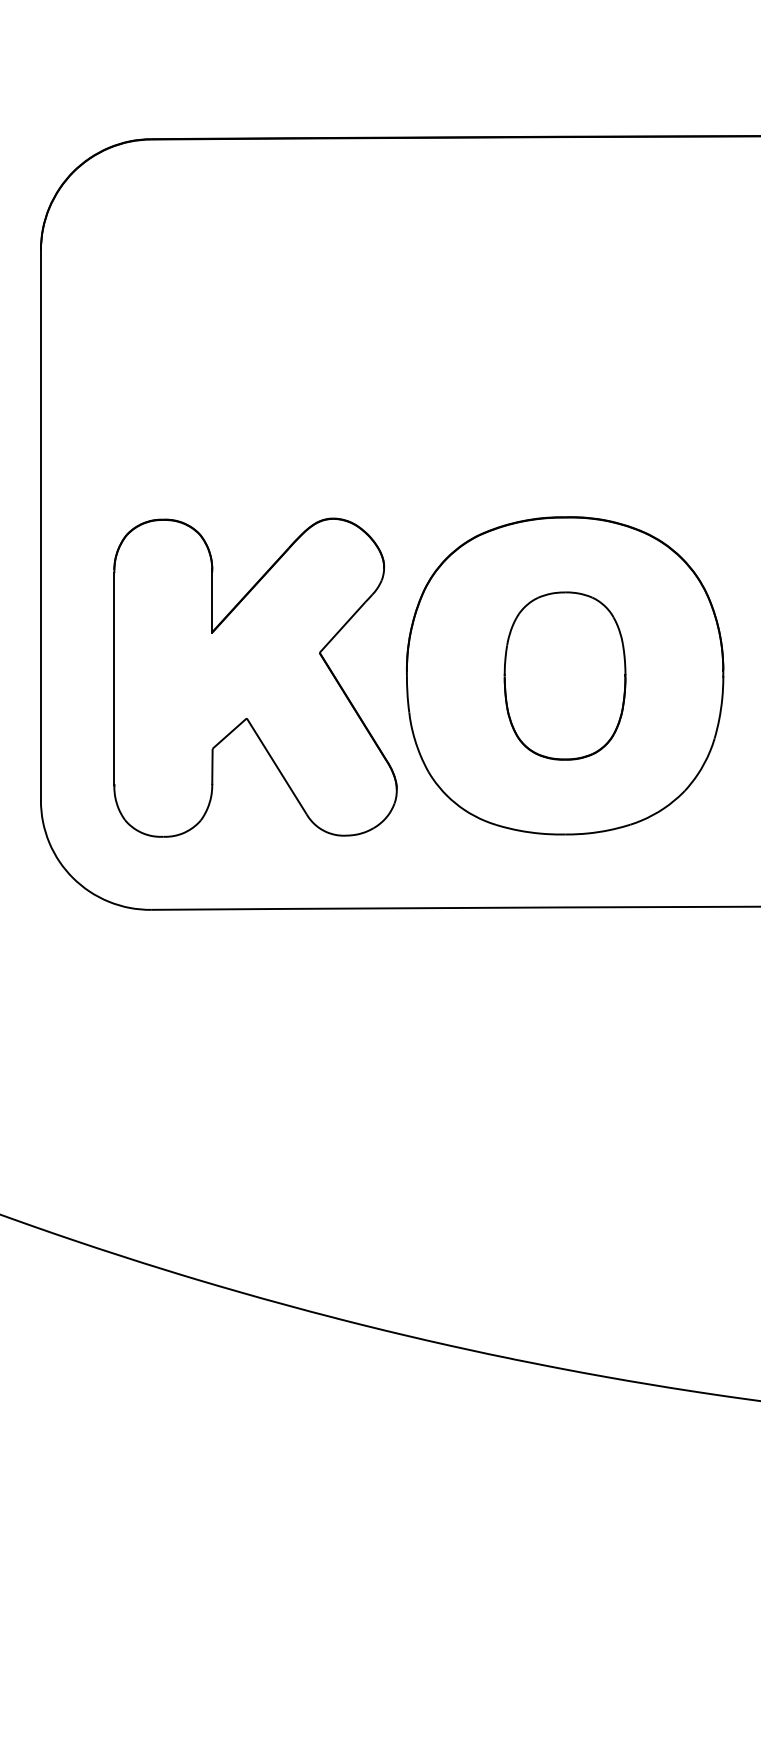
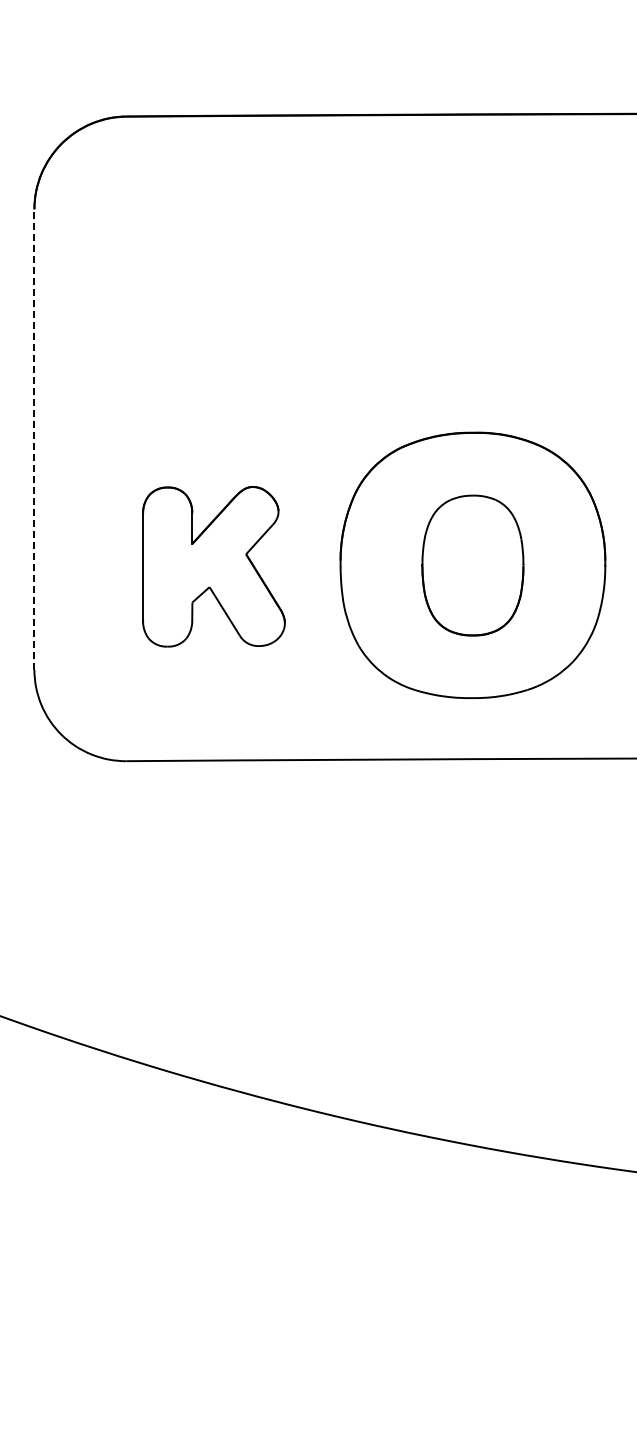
line: (41, 524) -> (34, 438), solid -> dashed
part: (254, 677) -> (213, 566), size x0.6

